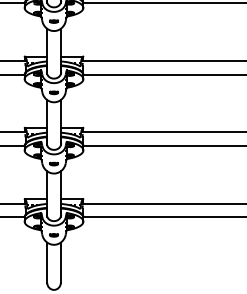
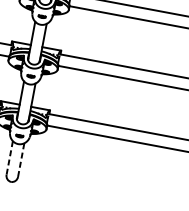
line: (60, 262) -> (20, 159), solid -> dashed
line: (47, 263) -> (9, 158), solid -> dashed

